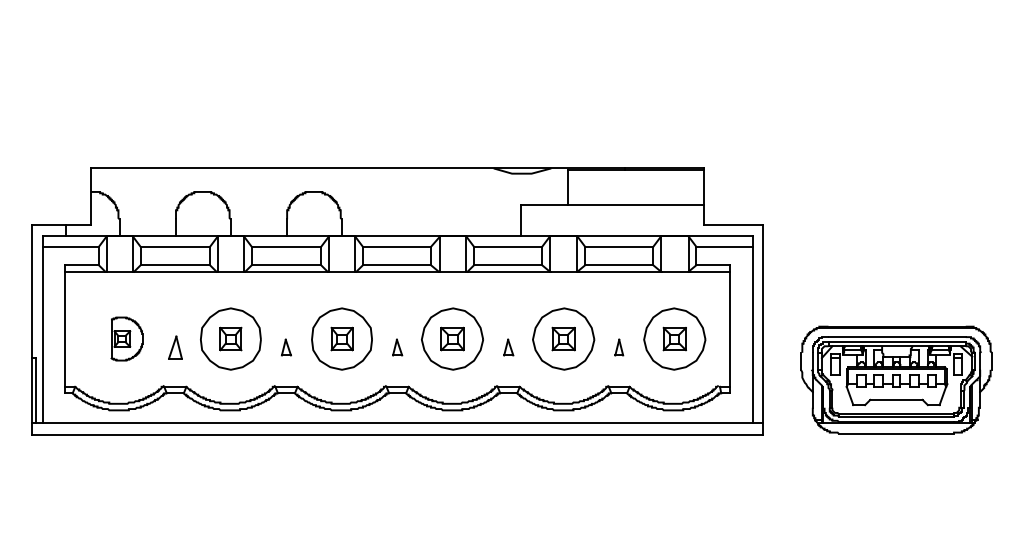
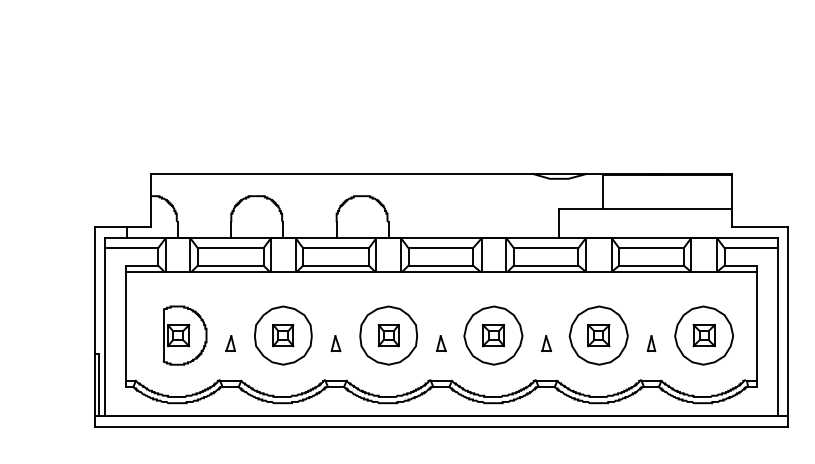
part: (126, 338) -> (184, 335), size x1.43
part: (174, 347) -> (229, 343), size x0.71

